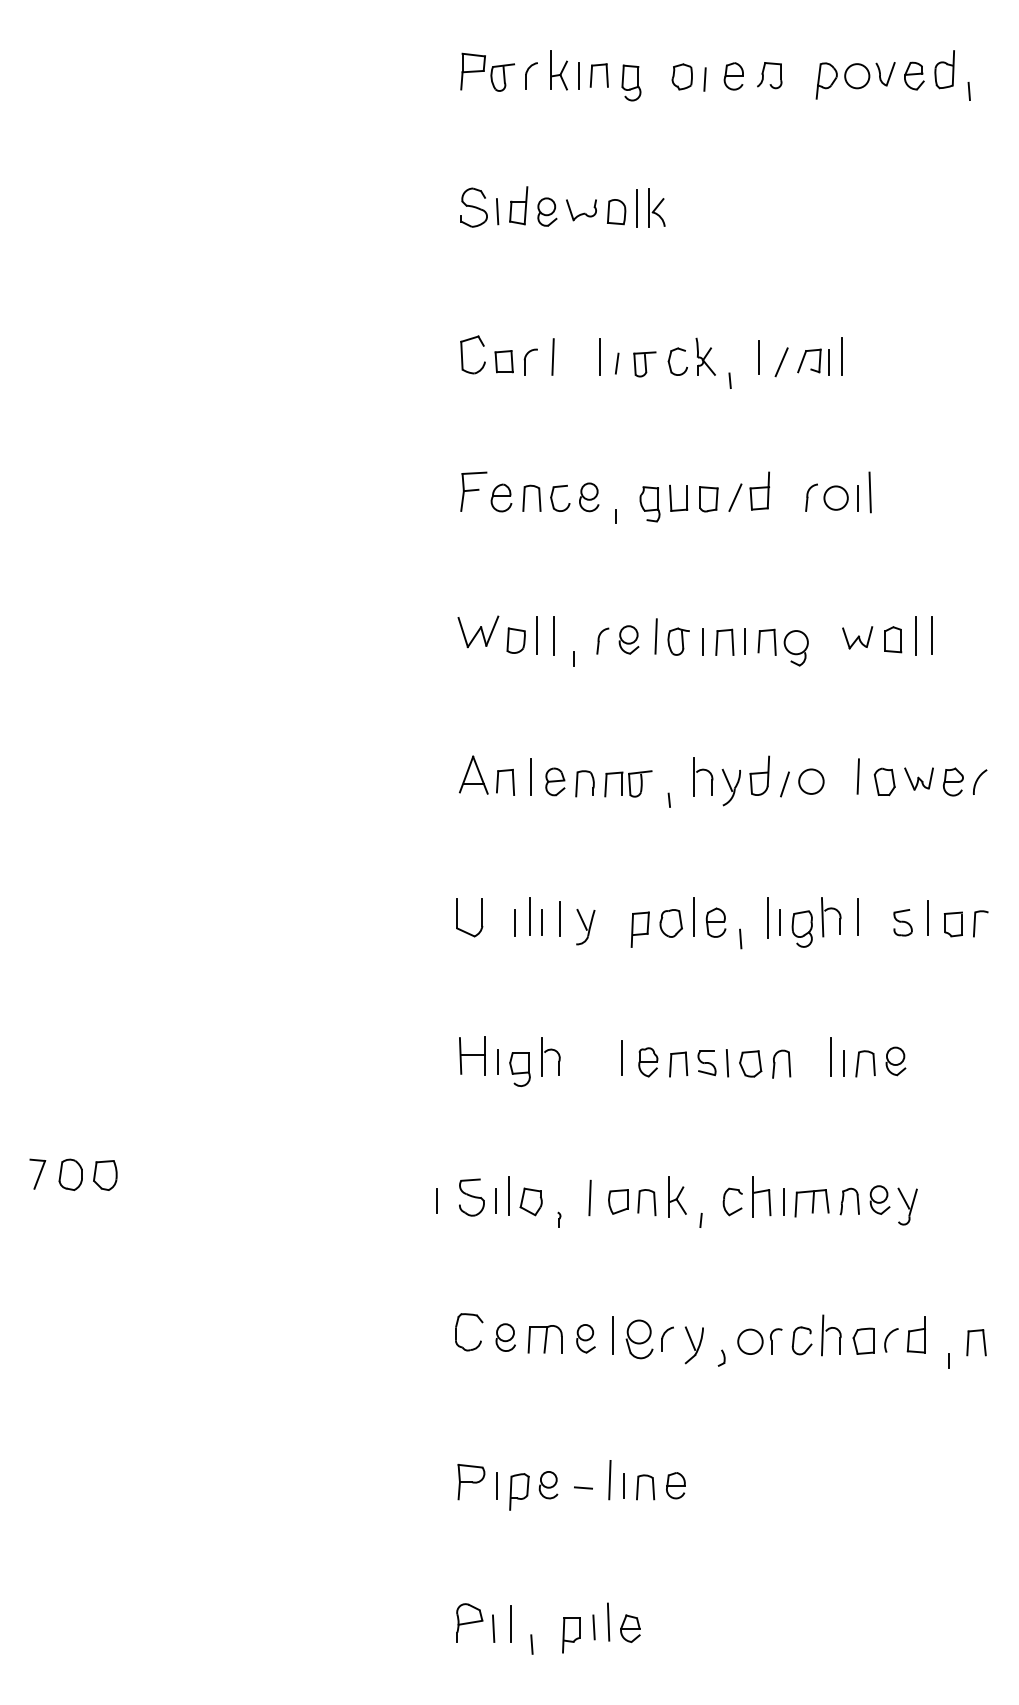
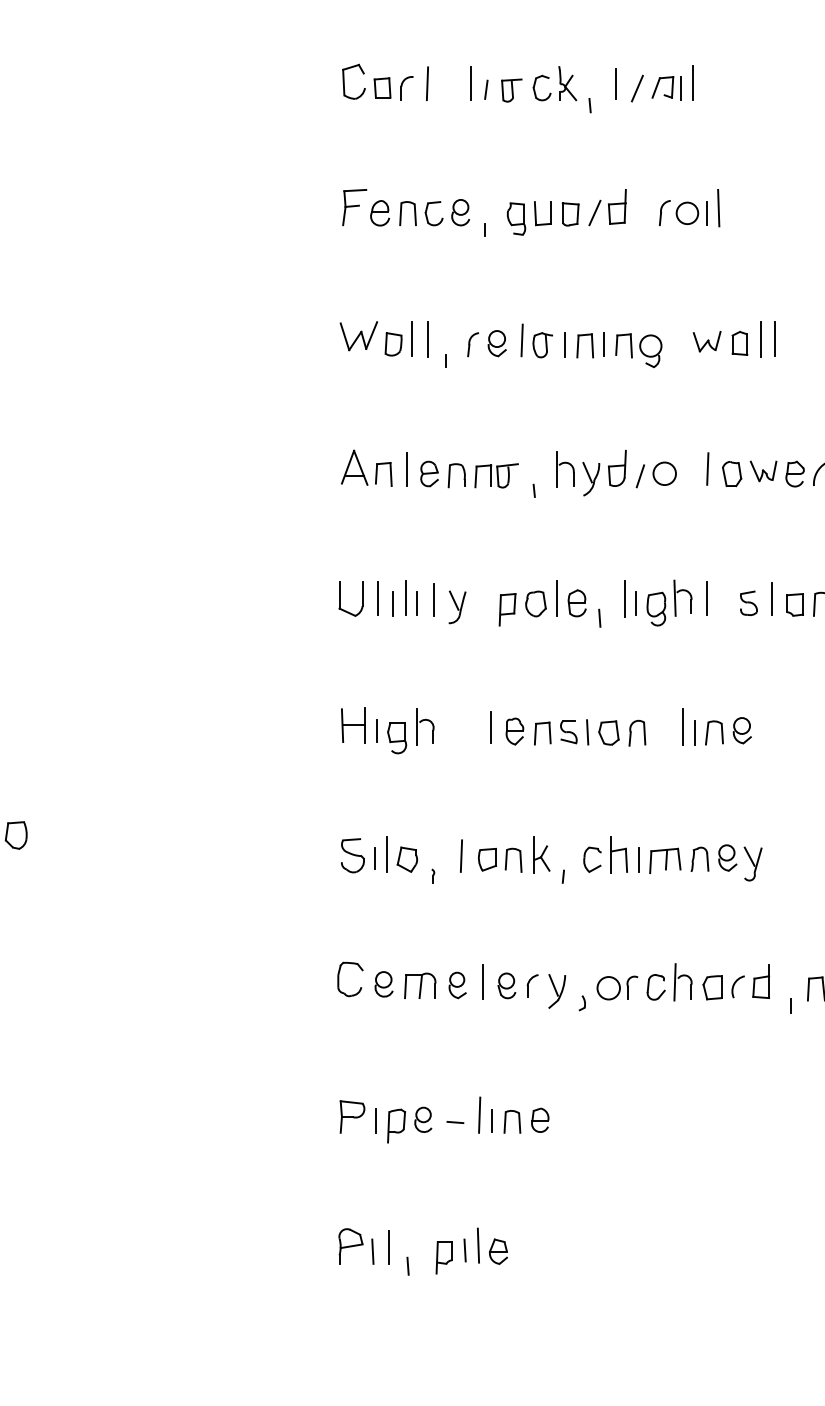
line: (499, 917) -> (378, 598), added
line: (436, 1200) -> (320, 858), removed
part: (639, 1338) -> (506, 985), size x0.71

